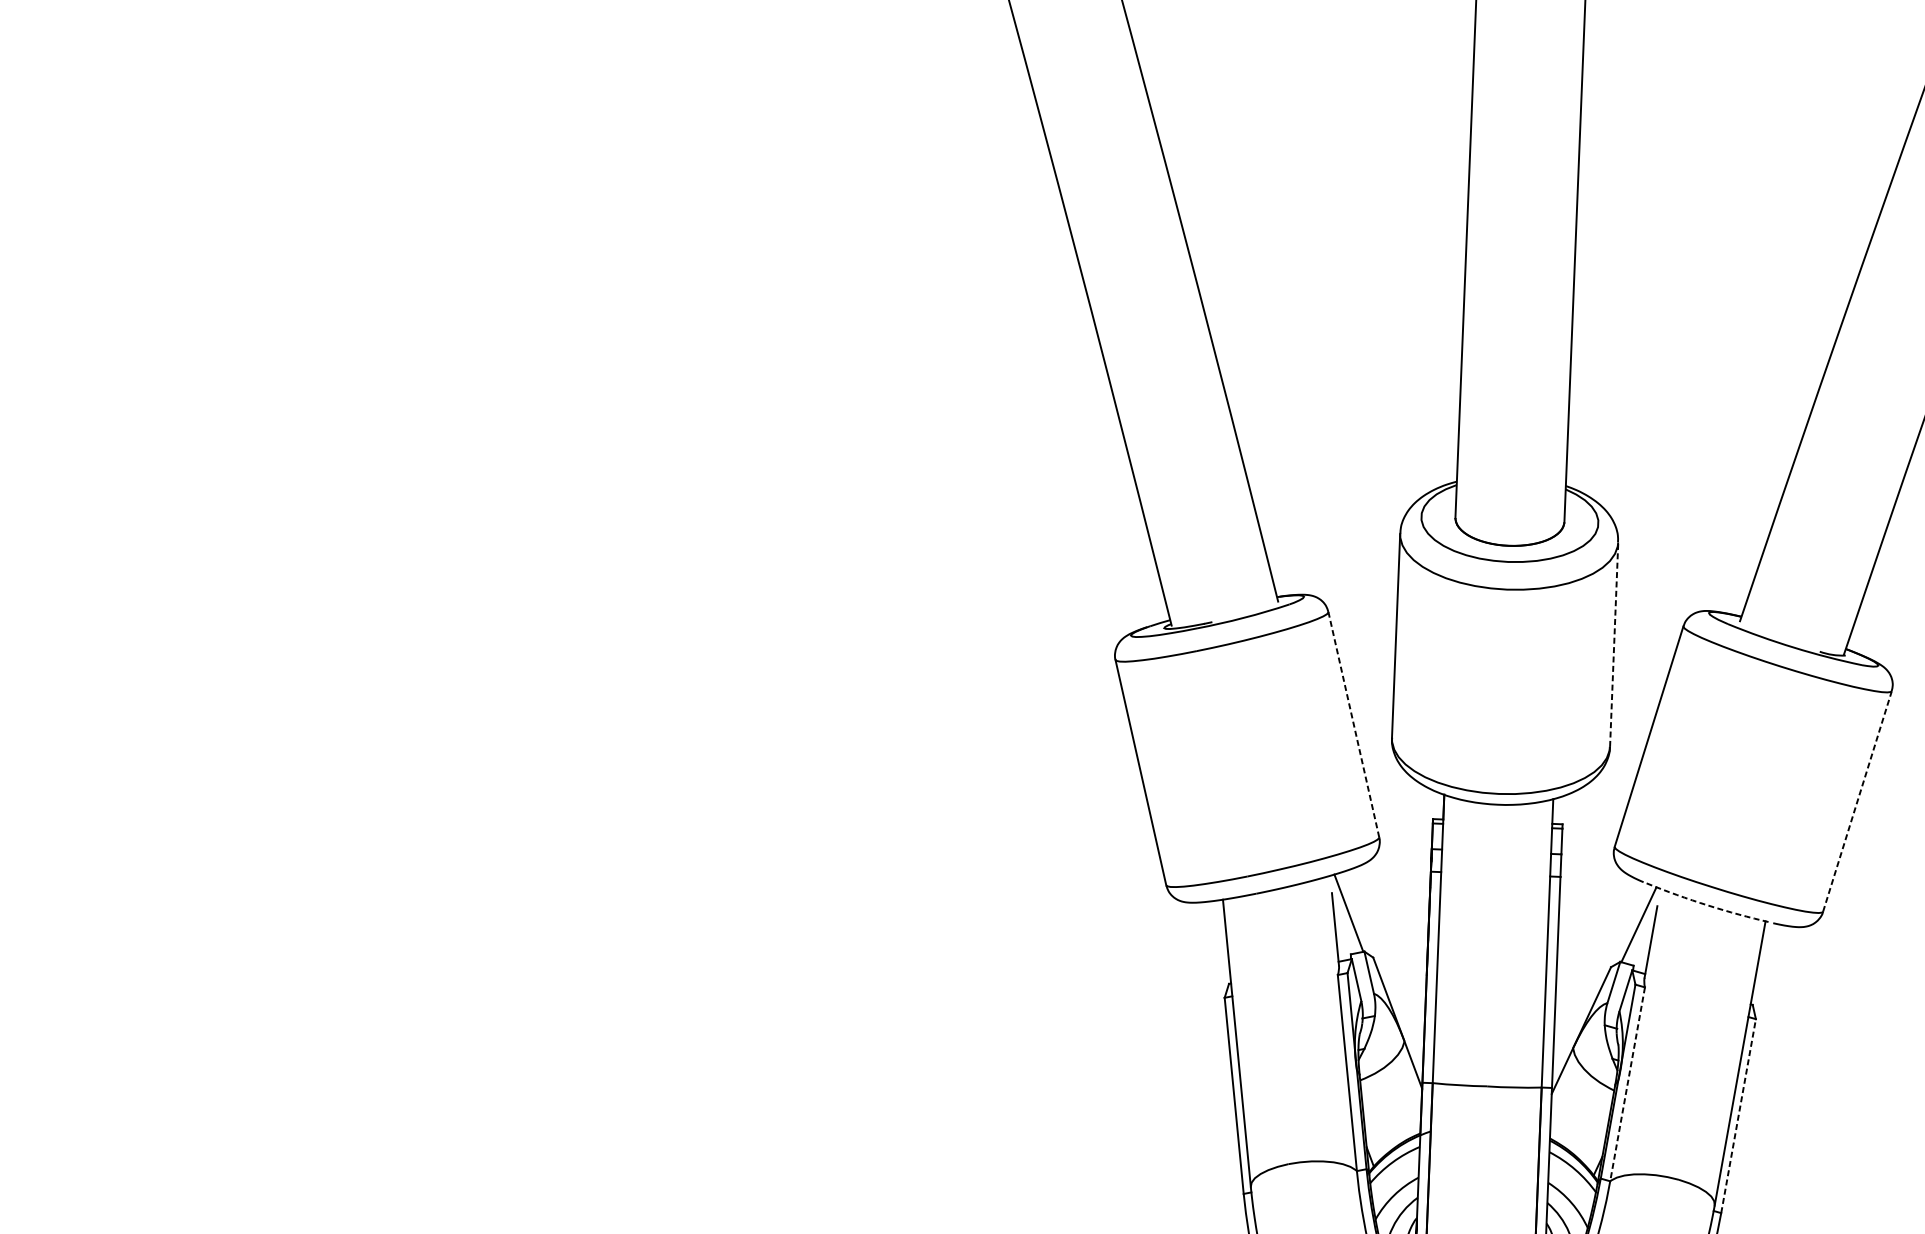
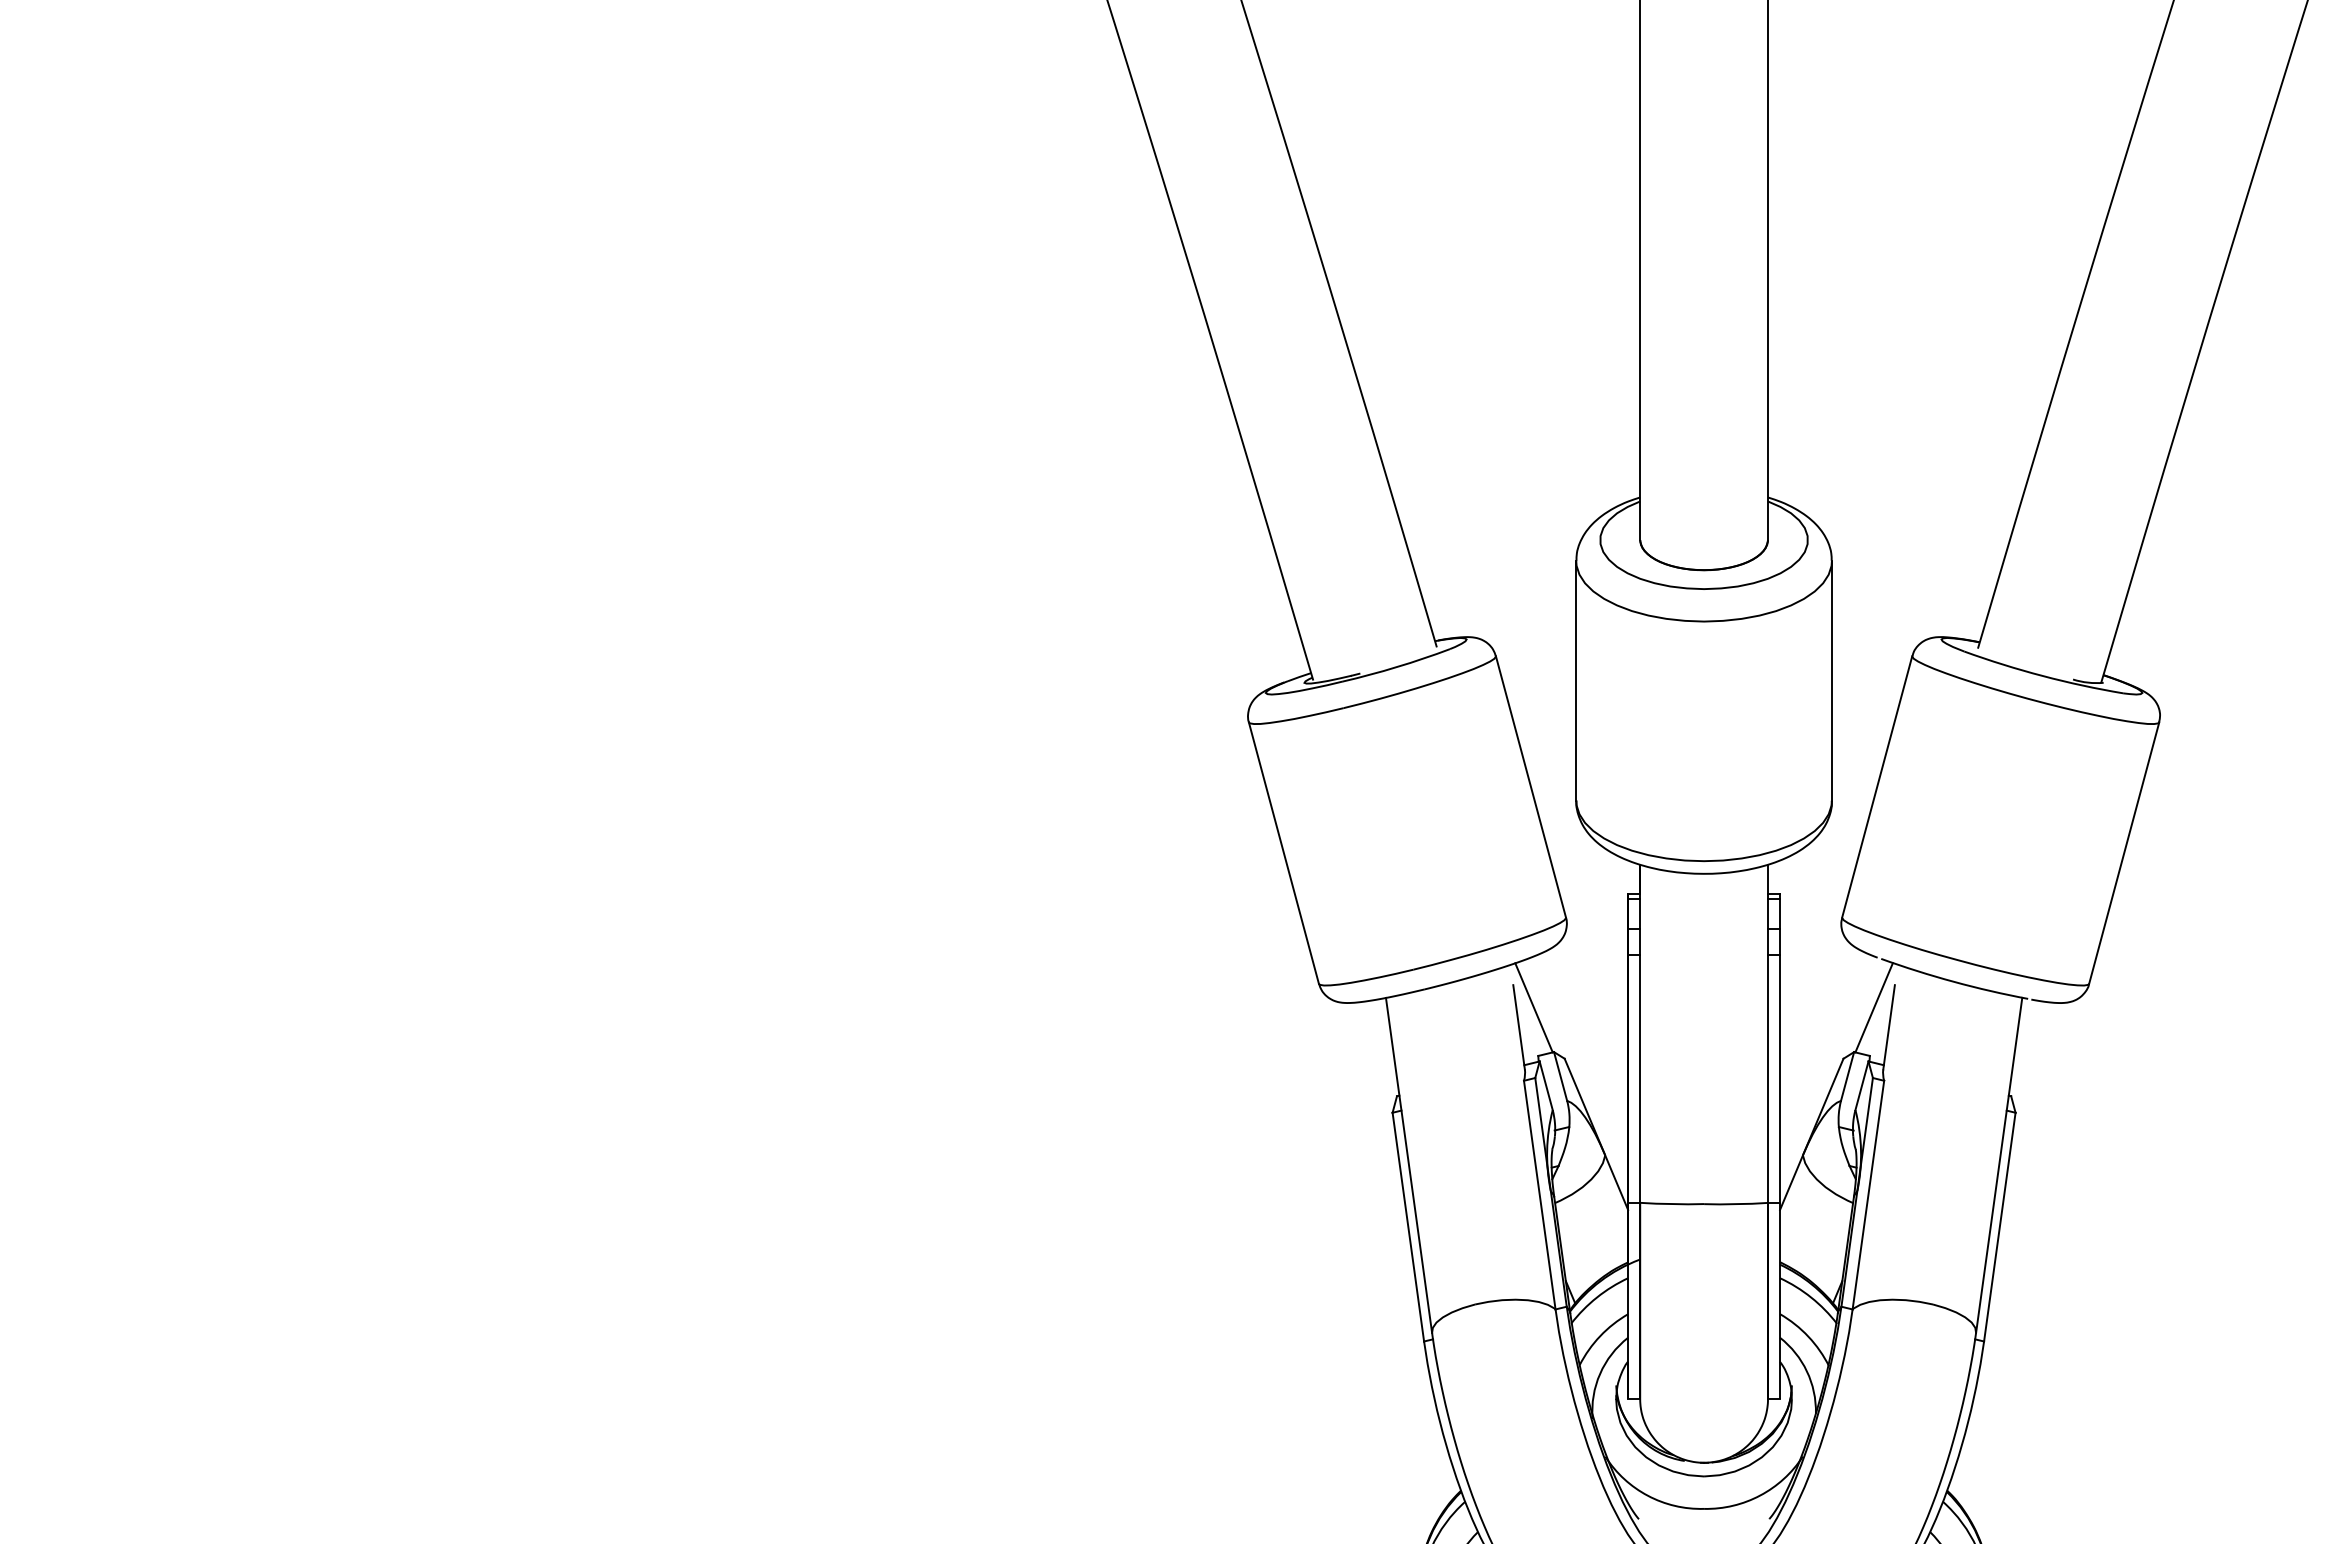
line: (1614, 645) -> (1832, 681), dashed -> solid
line: (1353, 724) -> (1530, 786), dashed -> solid
line: (1857, 800) -> (2124, 852), dashed -> solid
arc: (1707, 905) -> (1953, 981), dashed -> solid
line: (1627, 1084) -> (1868, 1195), dashed -> solid
line: (1738, 1115) -> (1999, 1226), dashed -> solid

